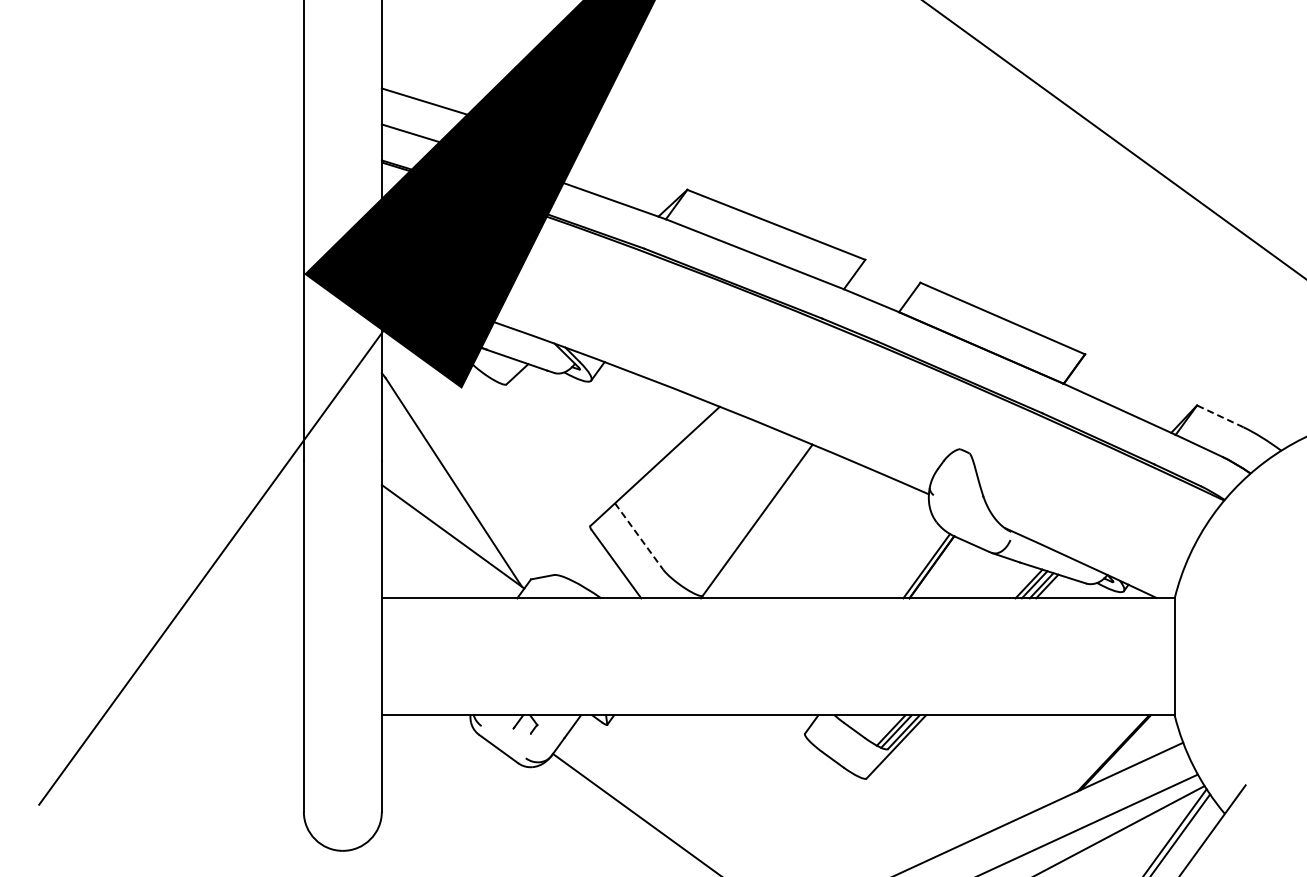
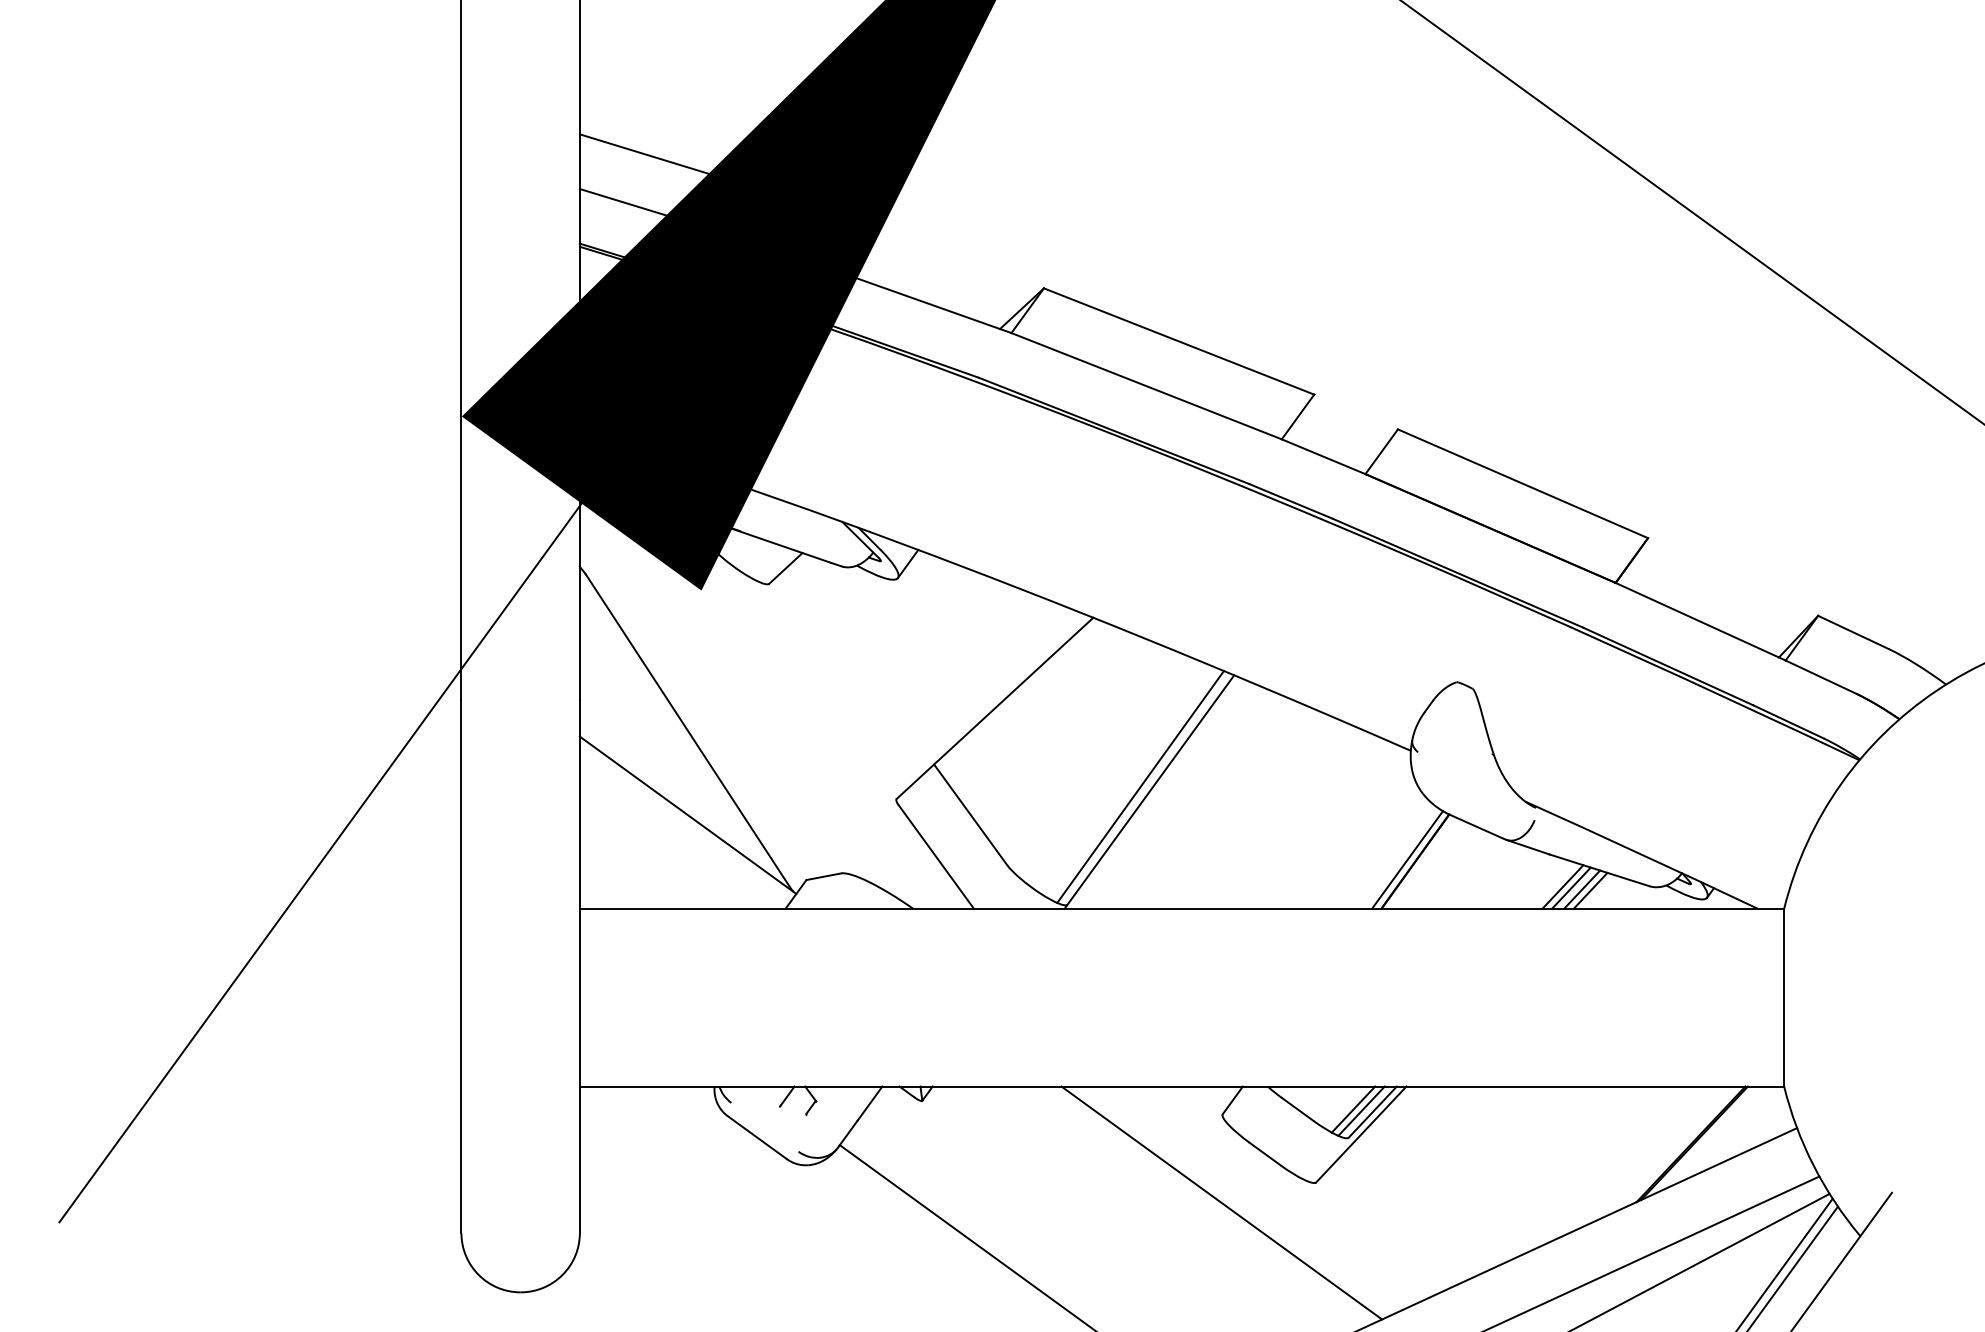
line: (1220, 416) -> (1853, 632), dashed -> solid
line: (750, 517) -> (1139, 785), added
line: (639, 536) -> (971, 814), dashed -> solid
line: (804, 791) -> (1221, 1202), added

